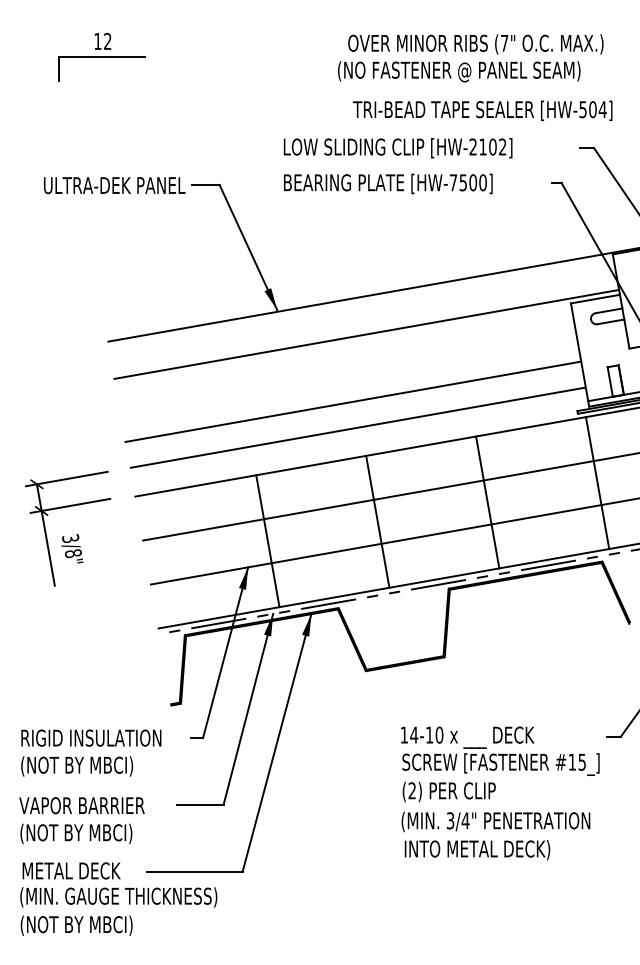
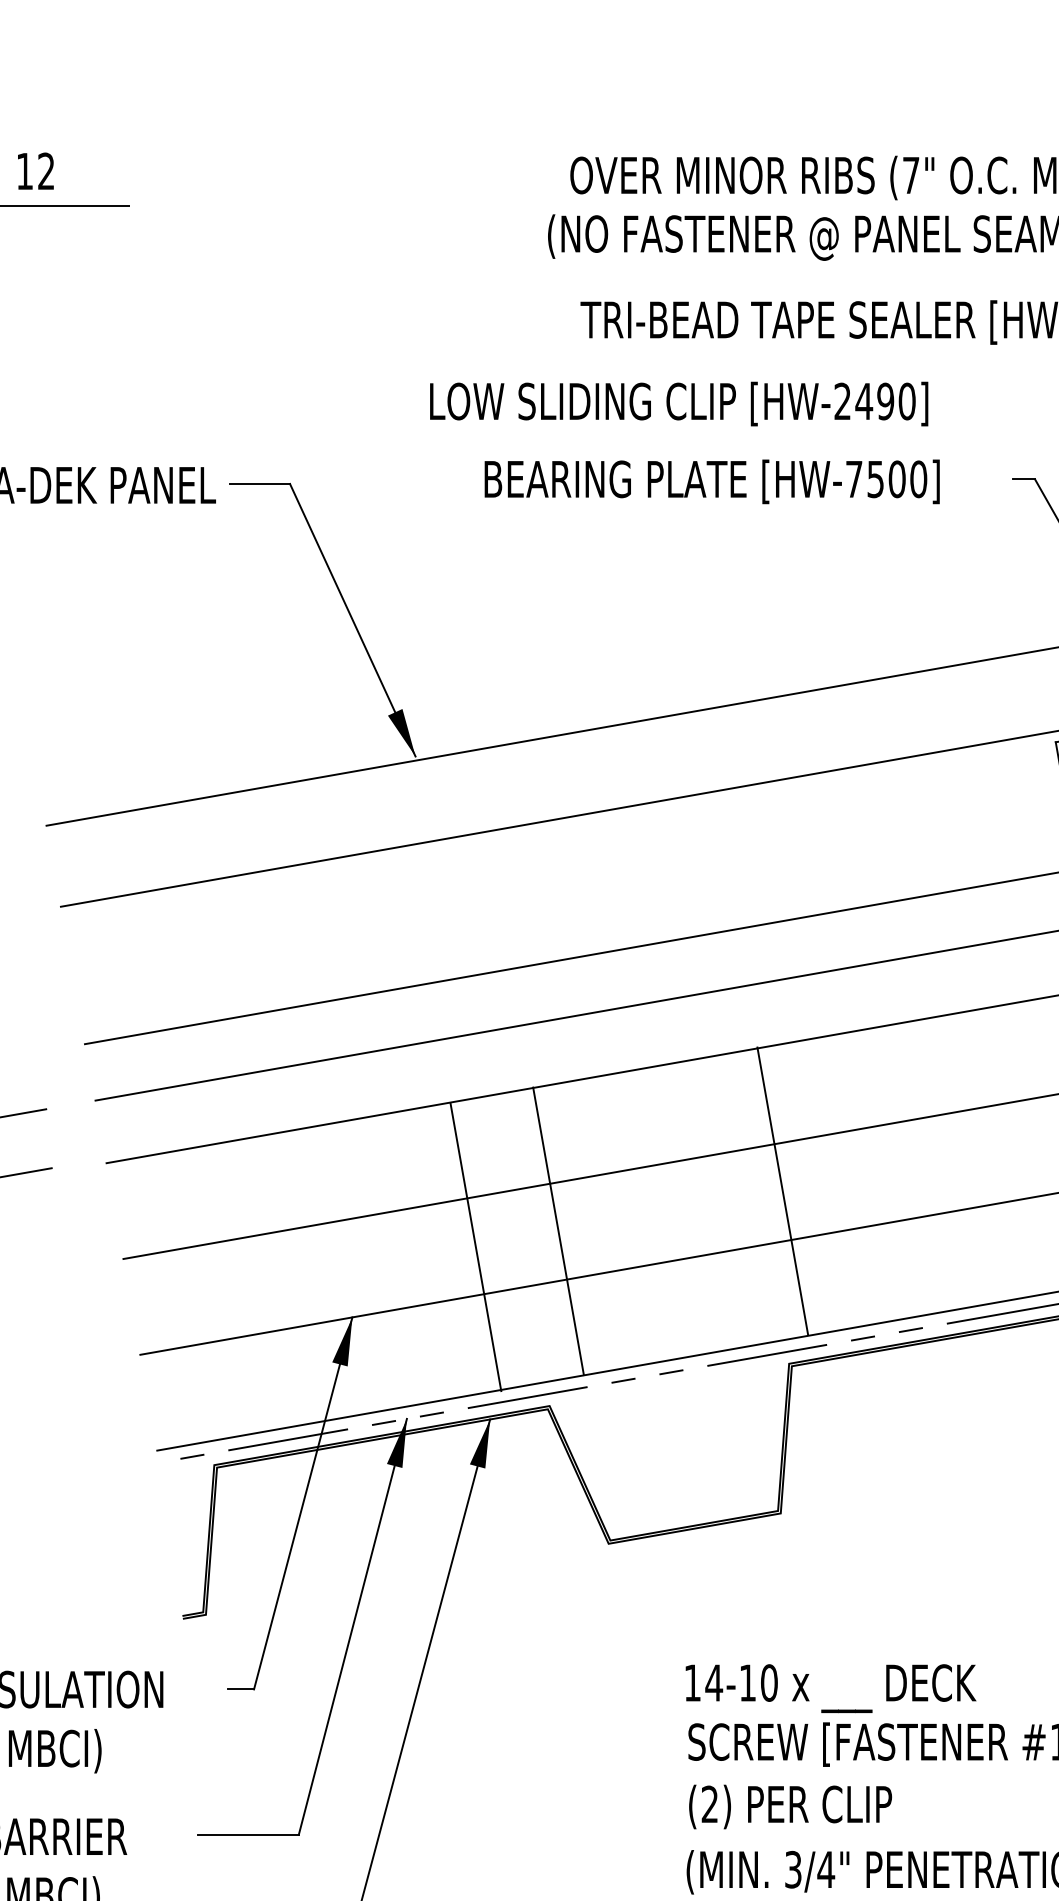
text: (492, 146) -> (884, 400), [HW-2102] -> [HW-2490]
text: (388, 183) -> (712, 480), moved
line: (487, 502) -> (782, 1191), moved
line: (377, 521) -> (557, 1230), moved
line: (267, 541) -> (475, 1247), moved

